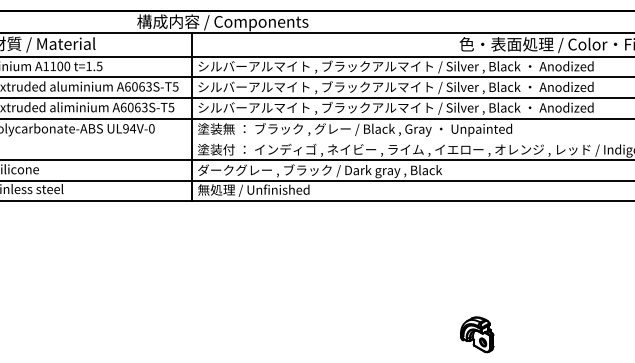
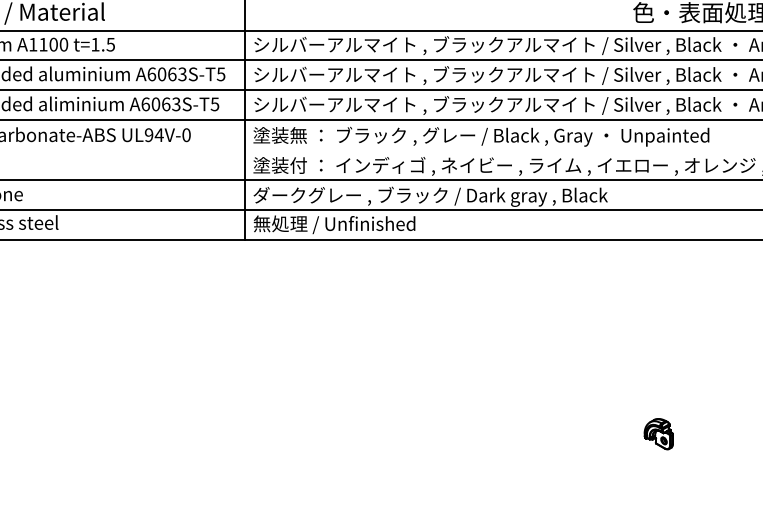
part: (477, 334) -> (659, 433), size x0.6

